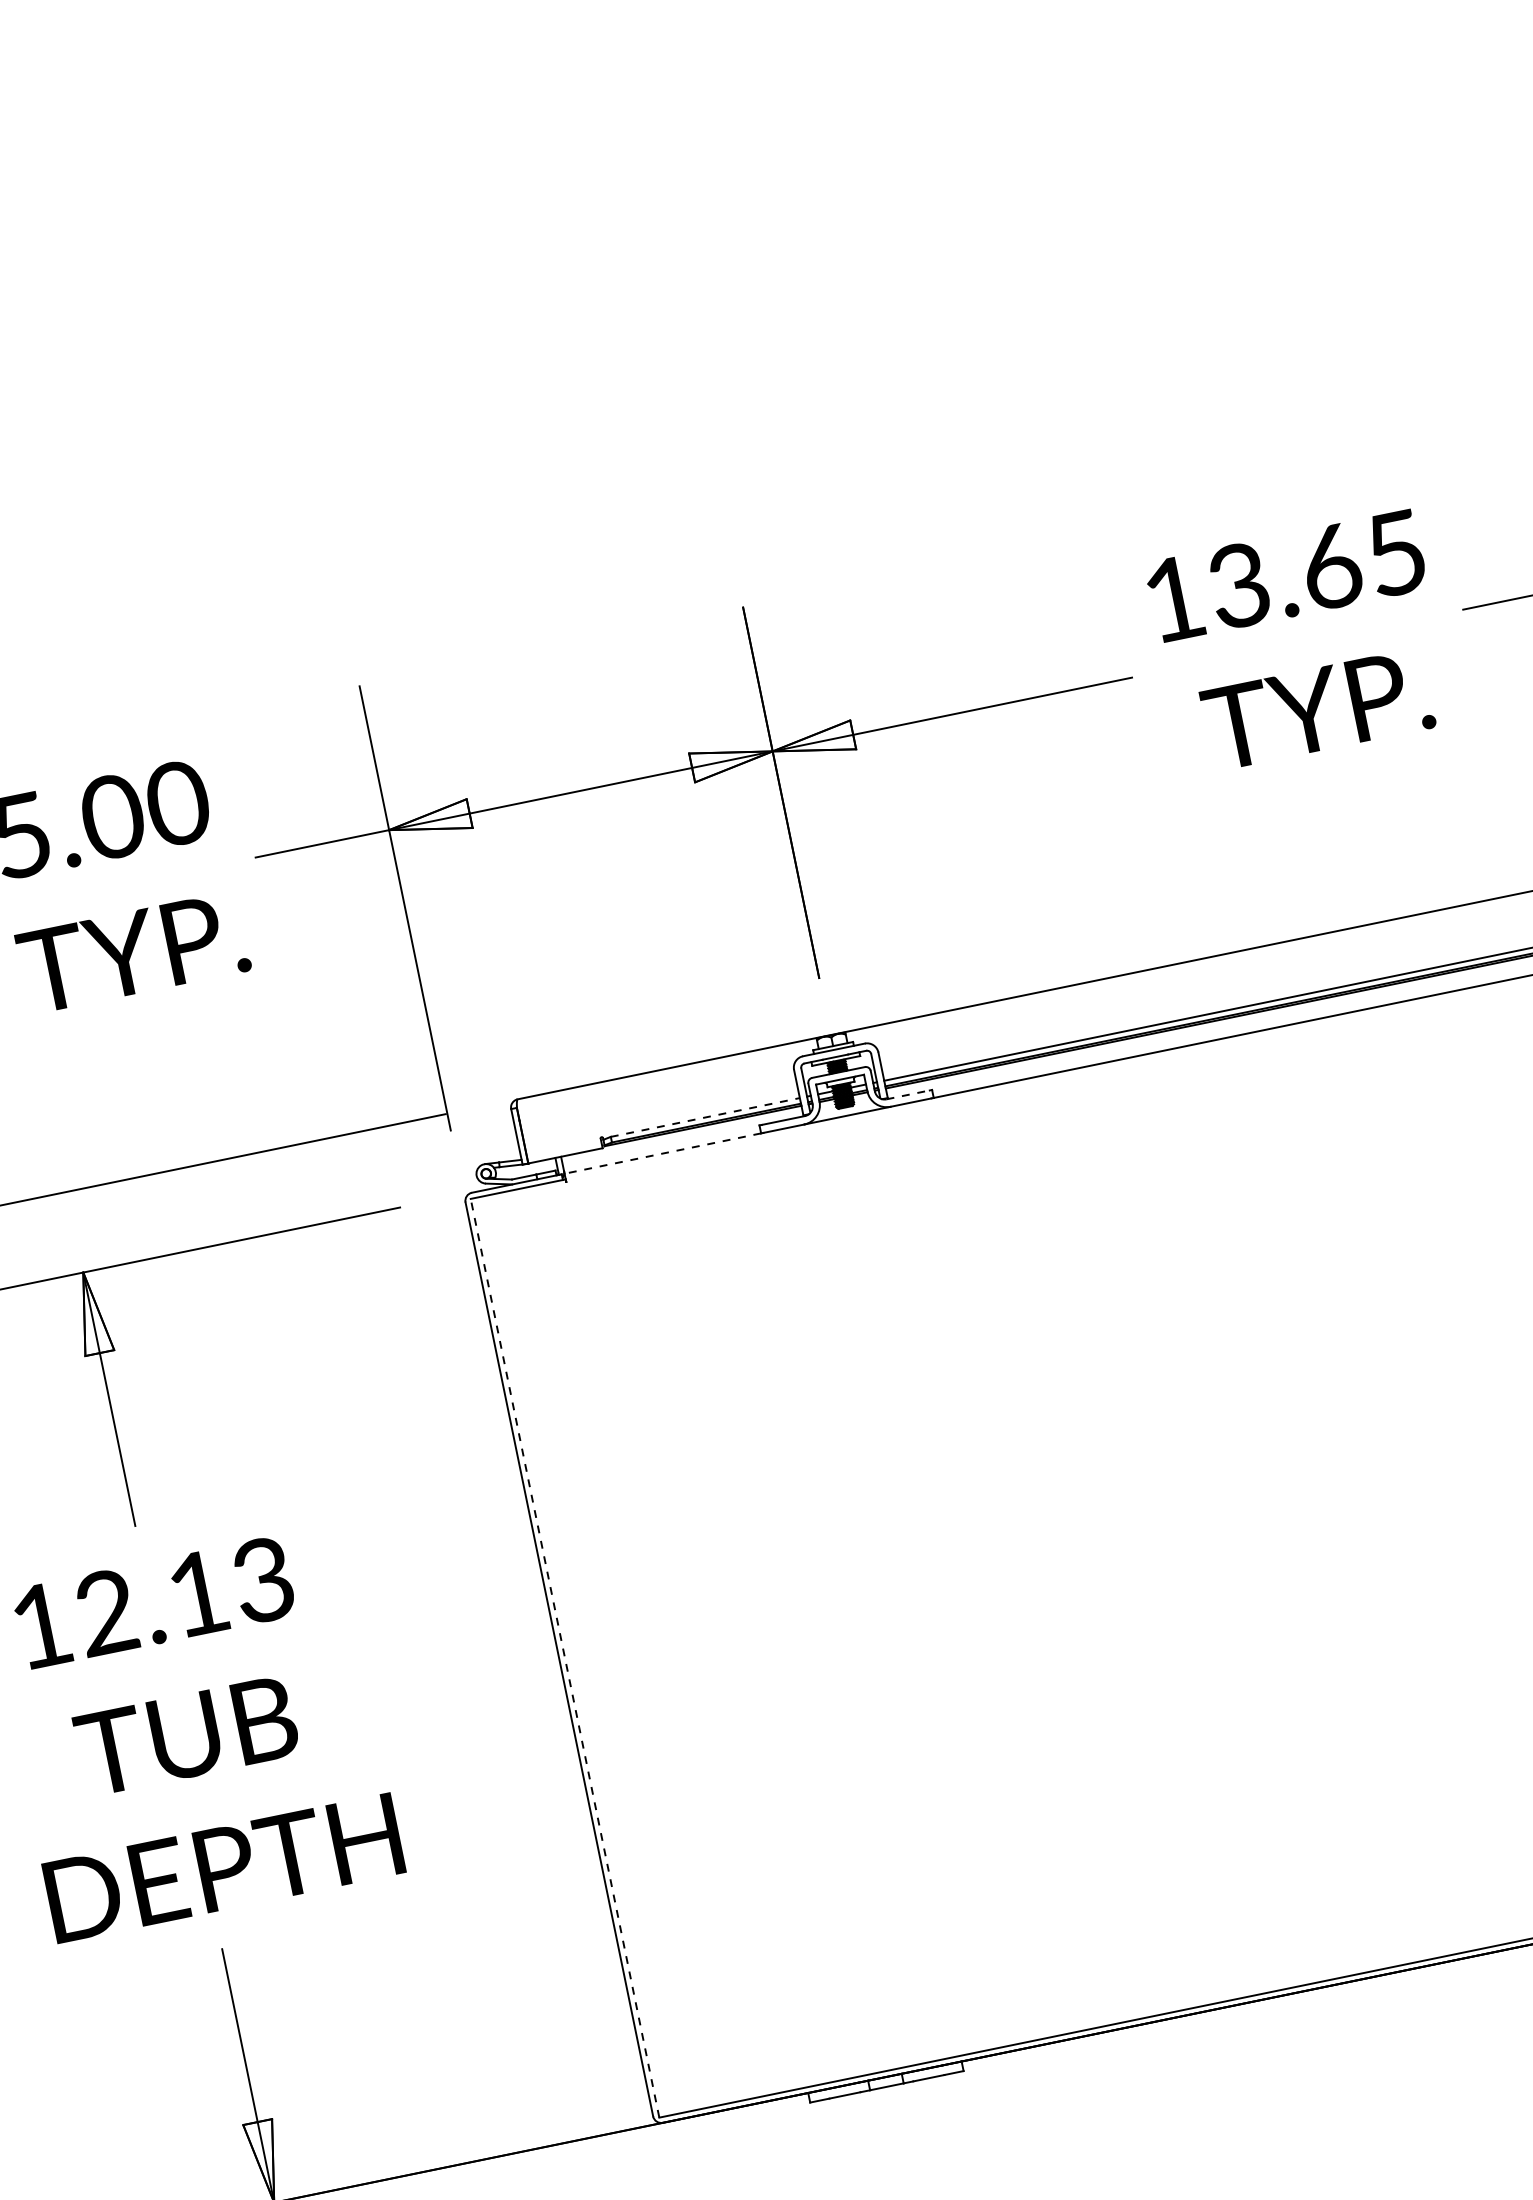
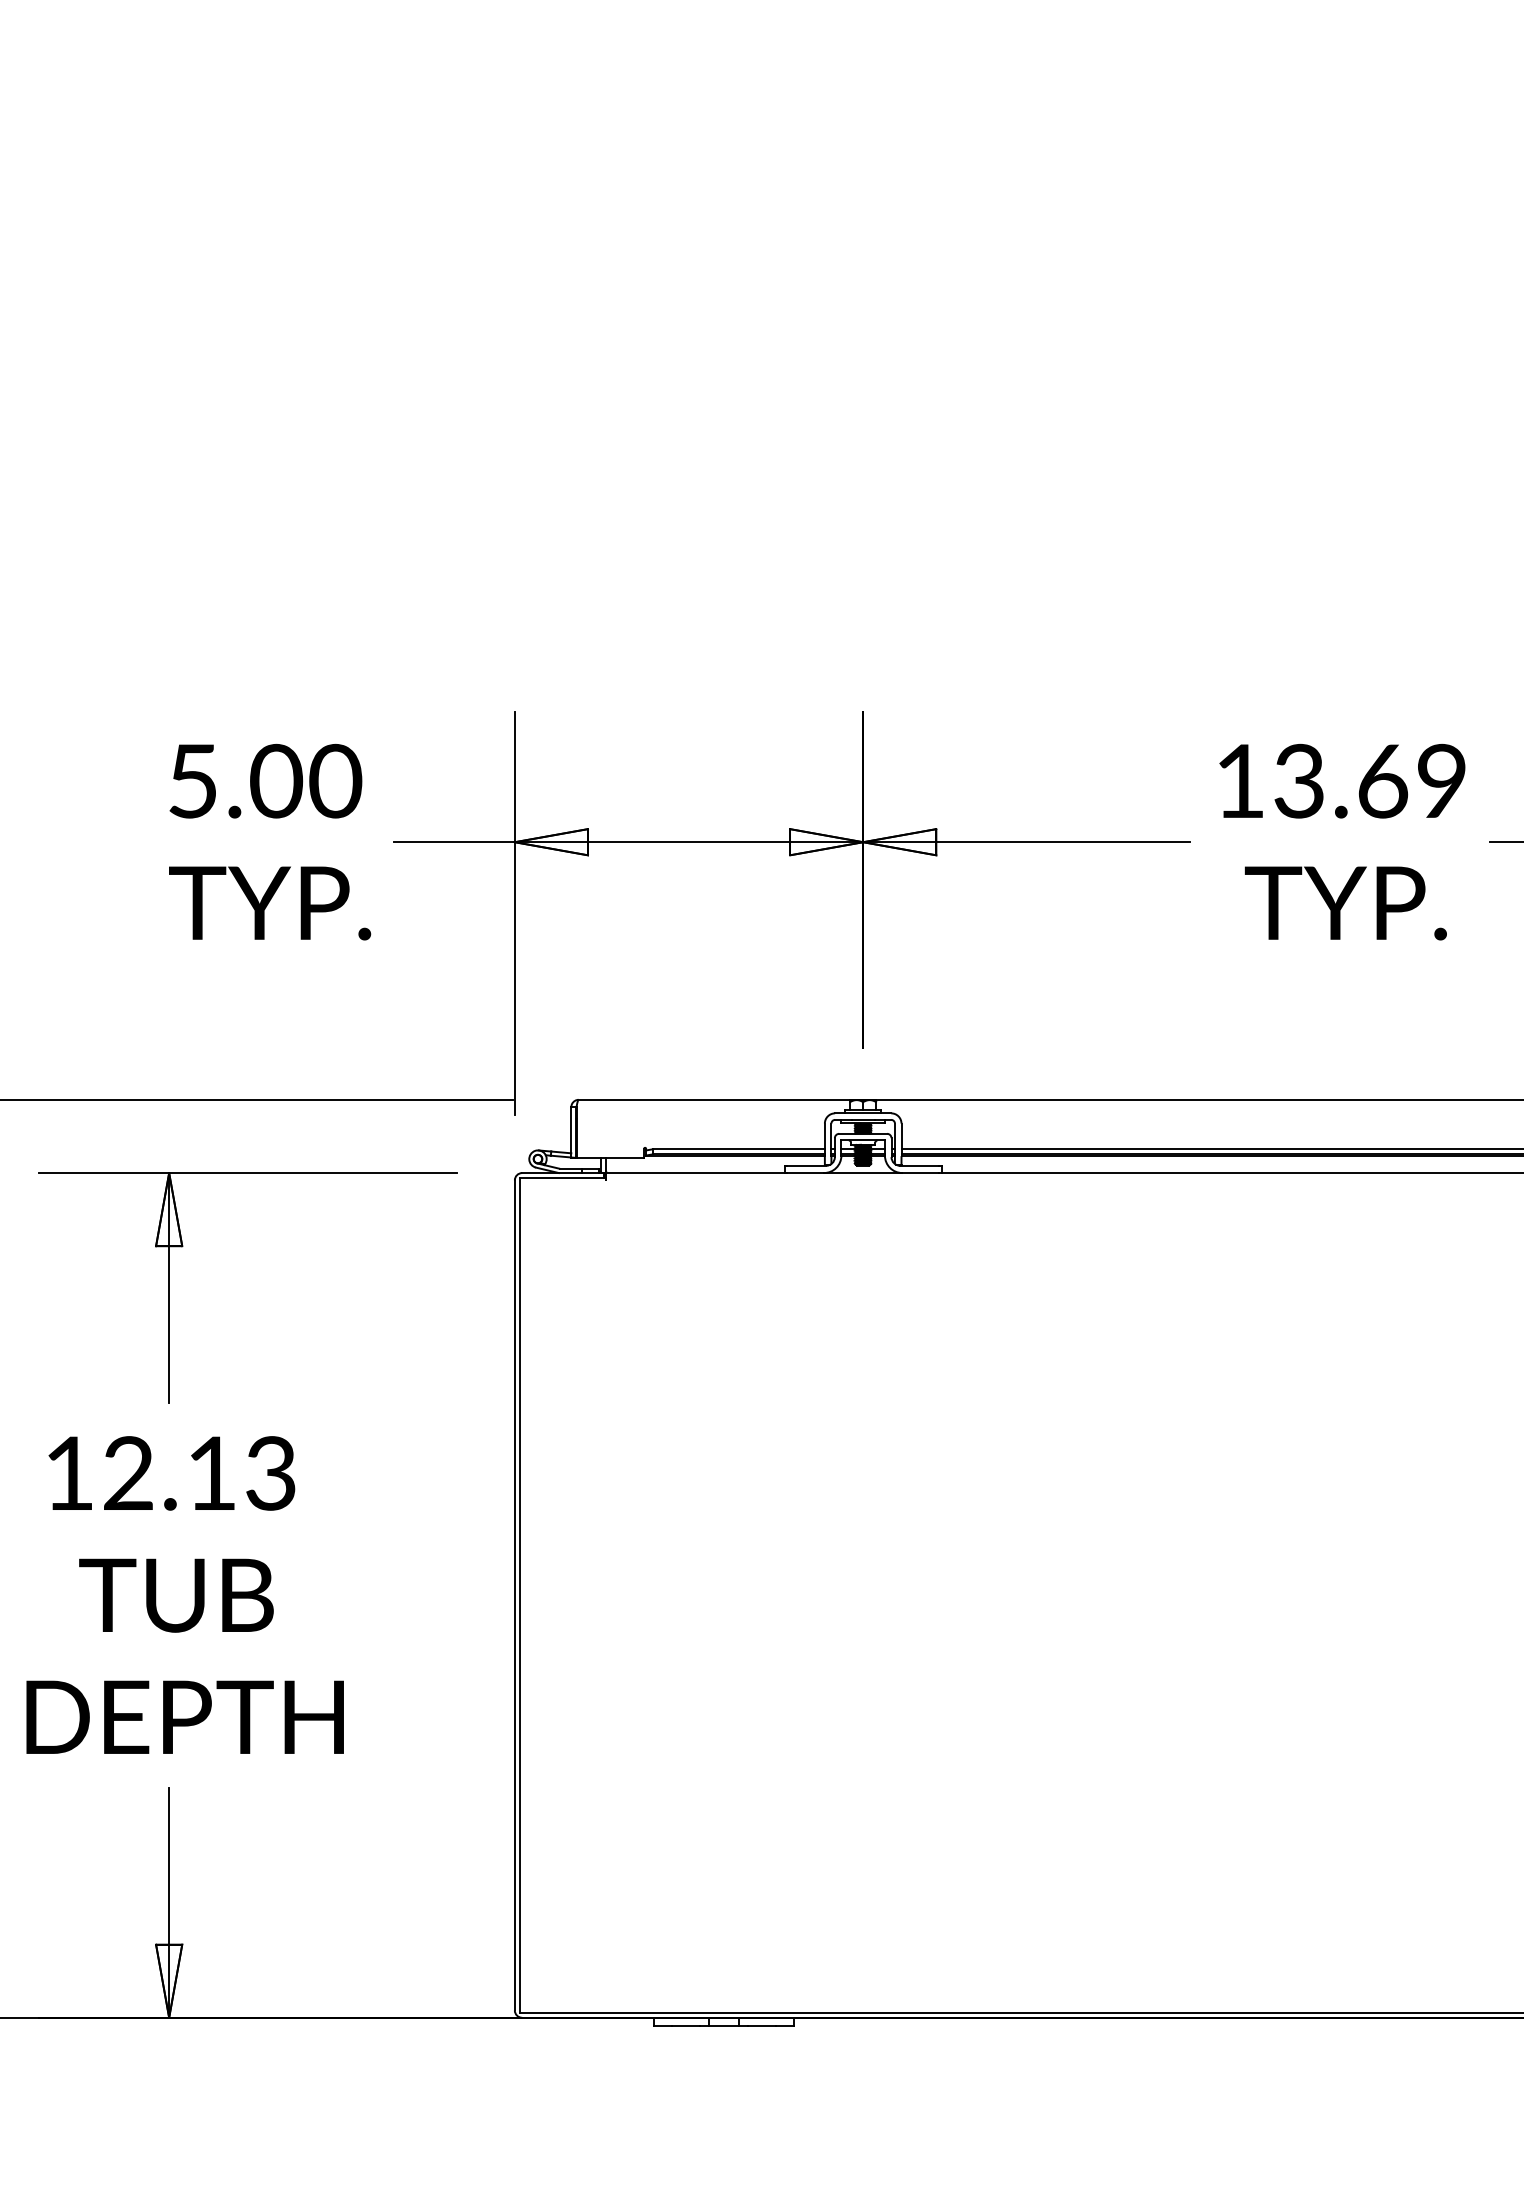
text: (1395, 552) -> (1441, 780), 13.65 -> 13.69
line: (907, 1094) -> (919, 1165), dashed -> solid
line: (705, 1117) -> (739, 1149), dashed -> solid
line: (662, 1154) -> (695, 1173), dashed -> solid
line: (565, 1657) -> (520, 1594), dashed -> solid

